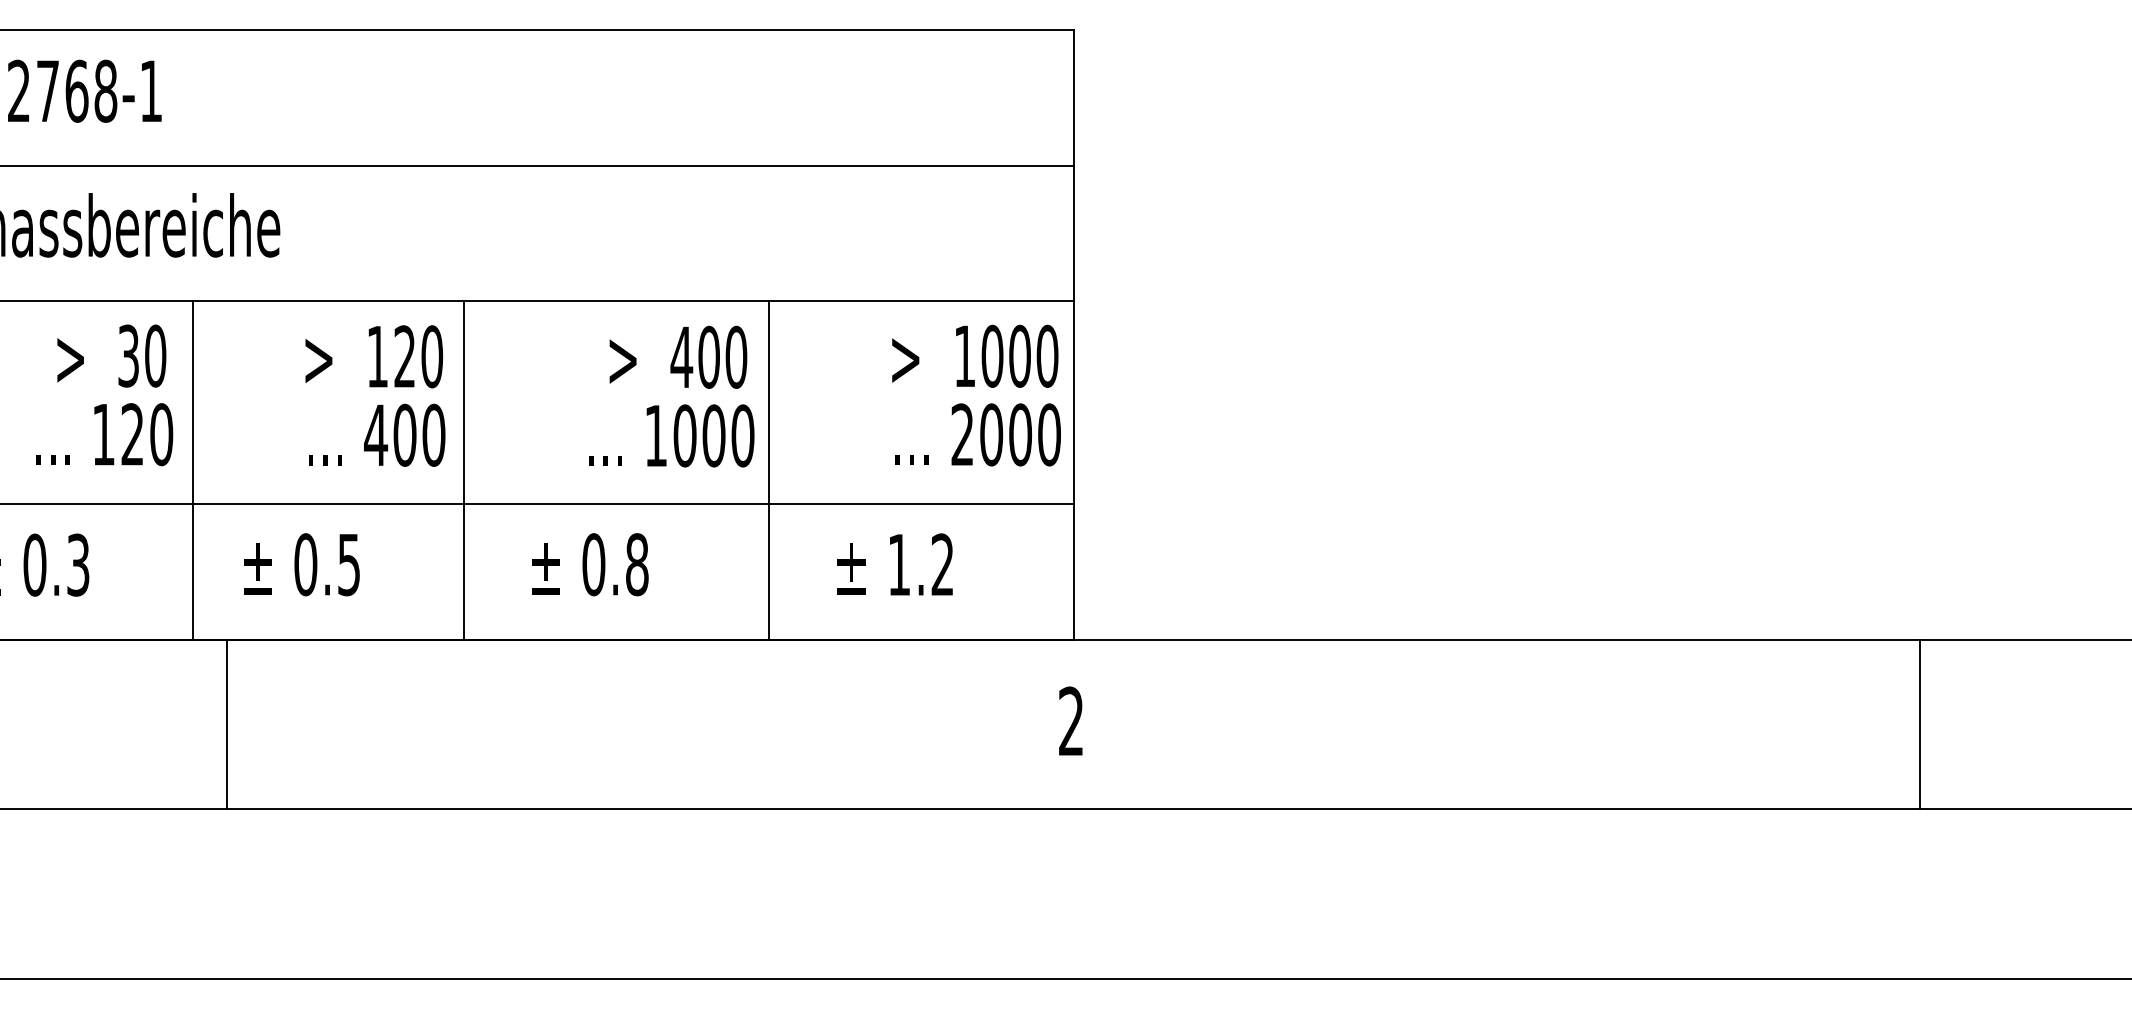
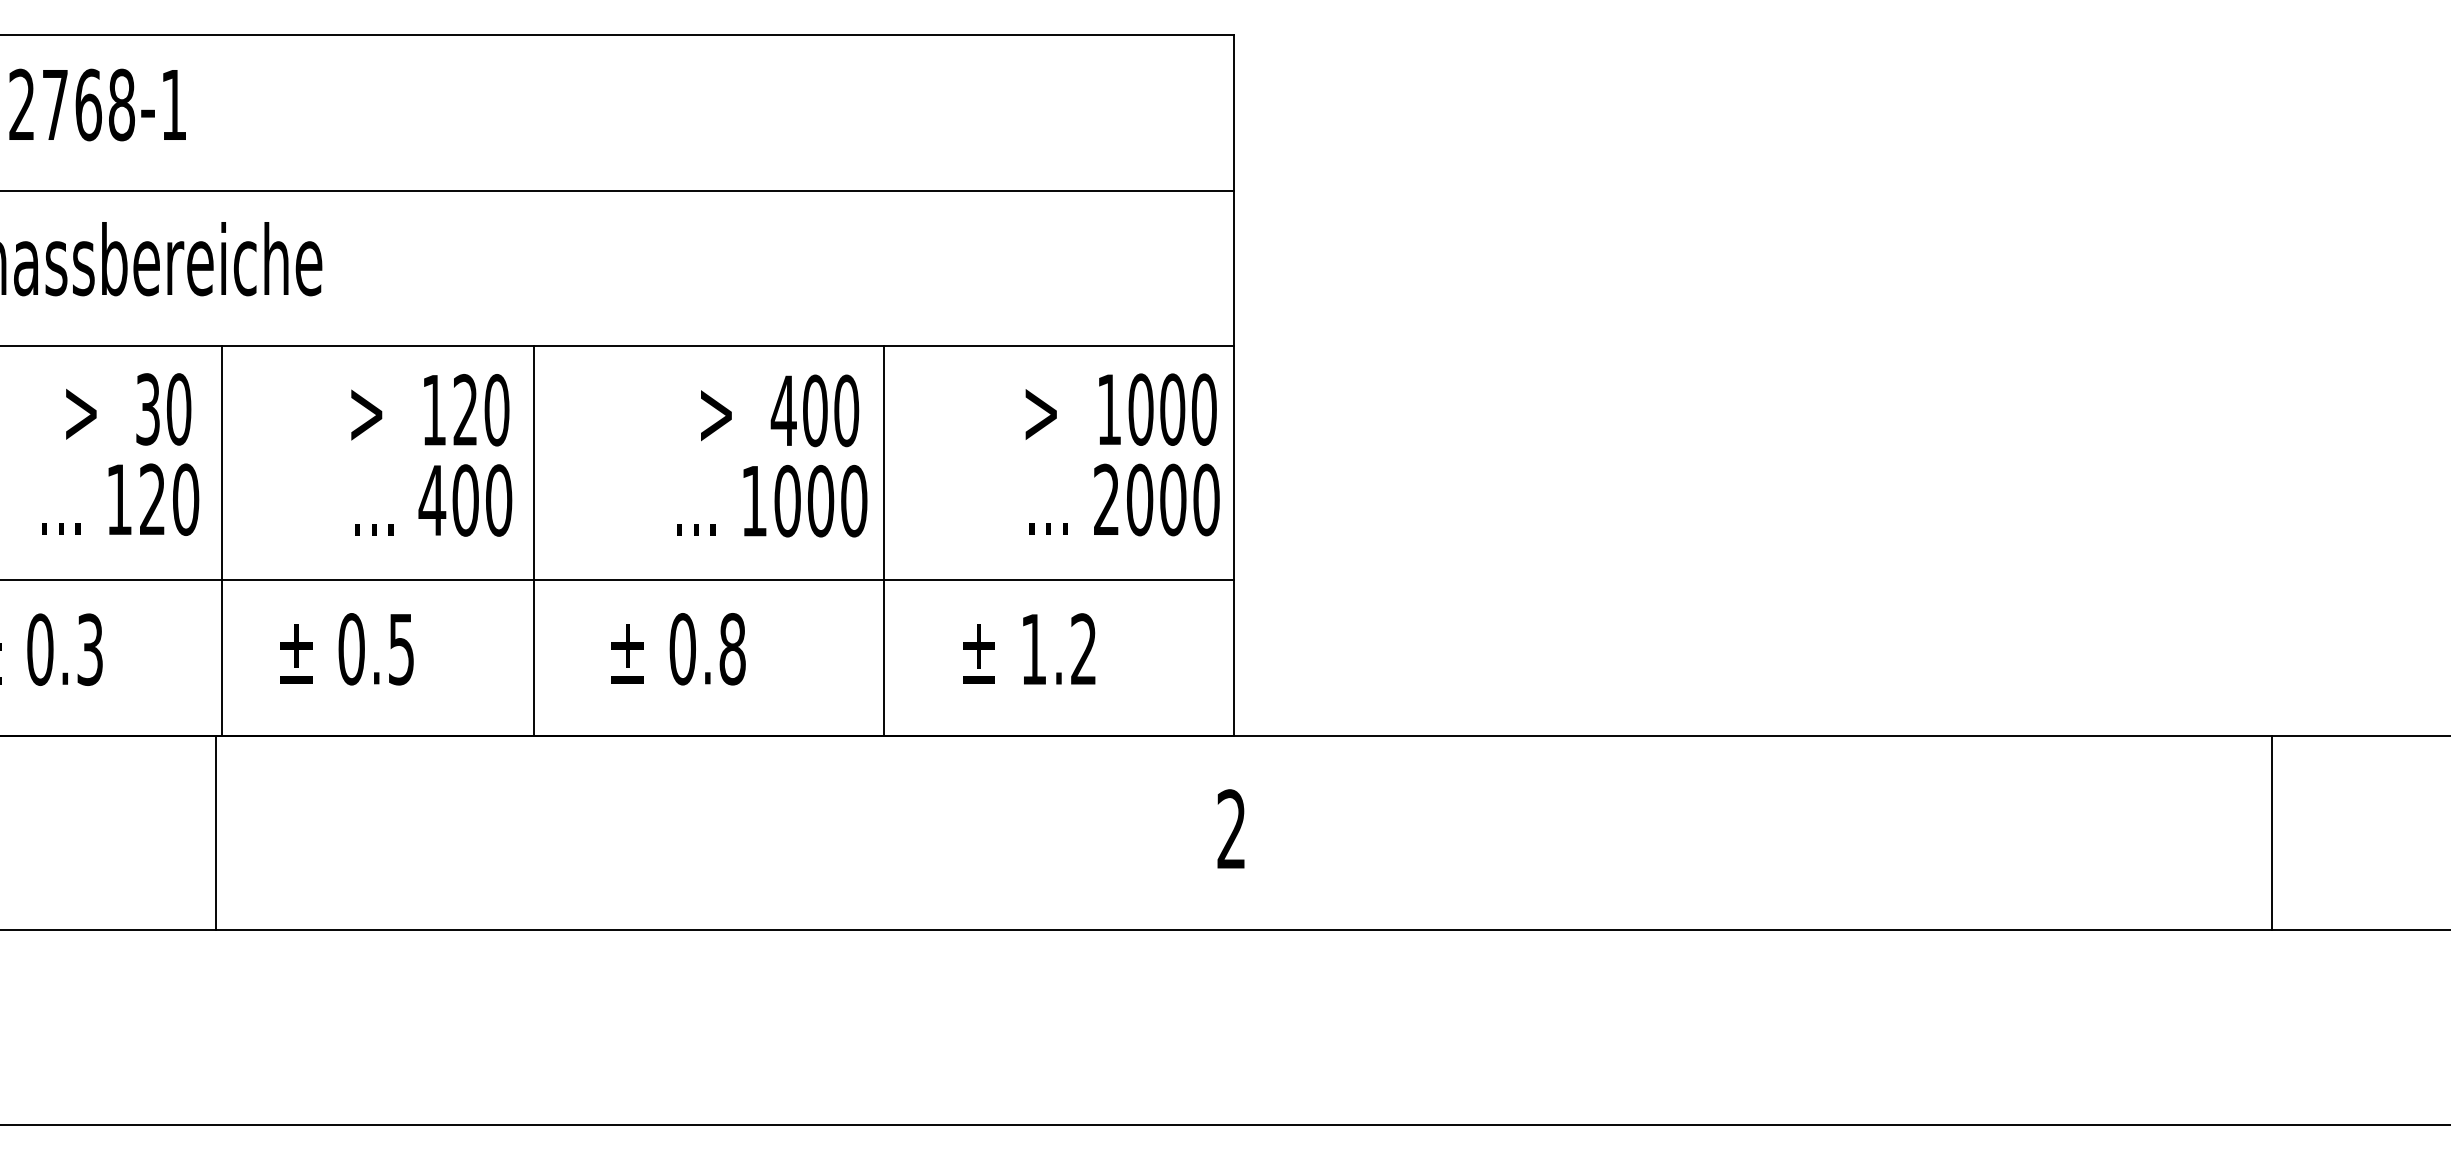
line: (227, 724) -> (216, 832), moved
line: (1920, 724) -> (2272, 832), moved

